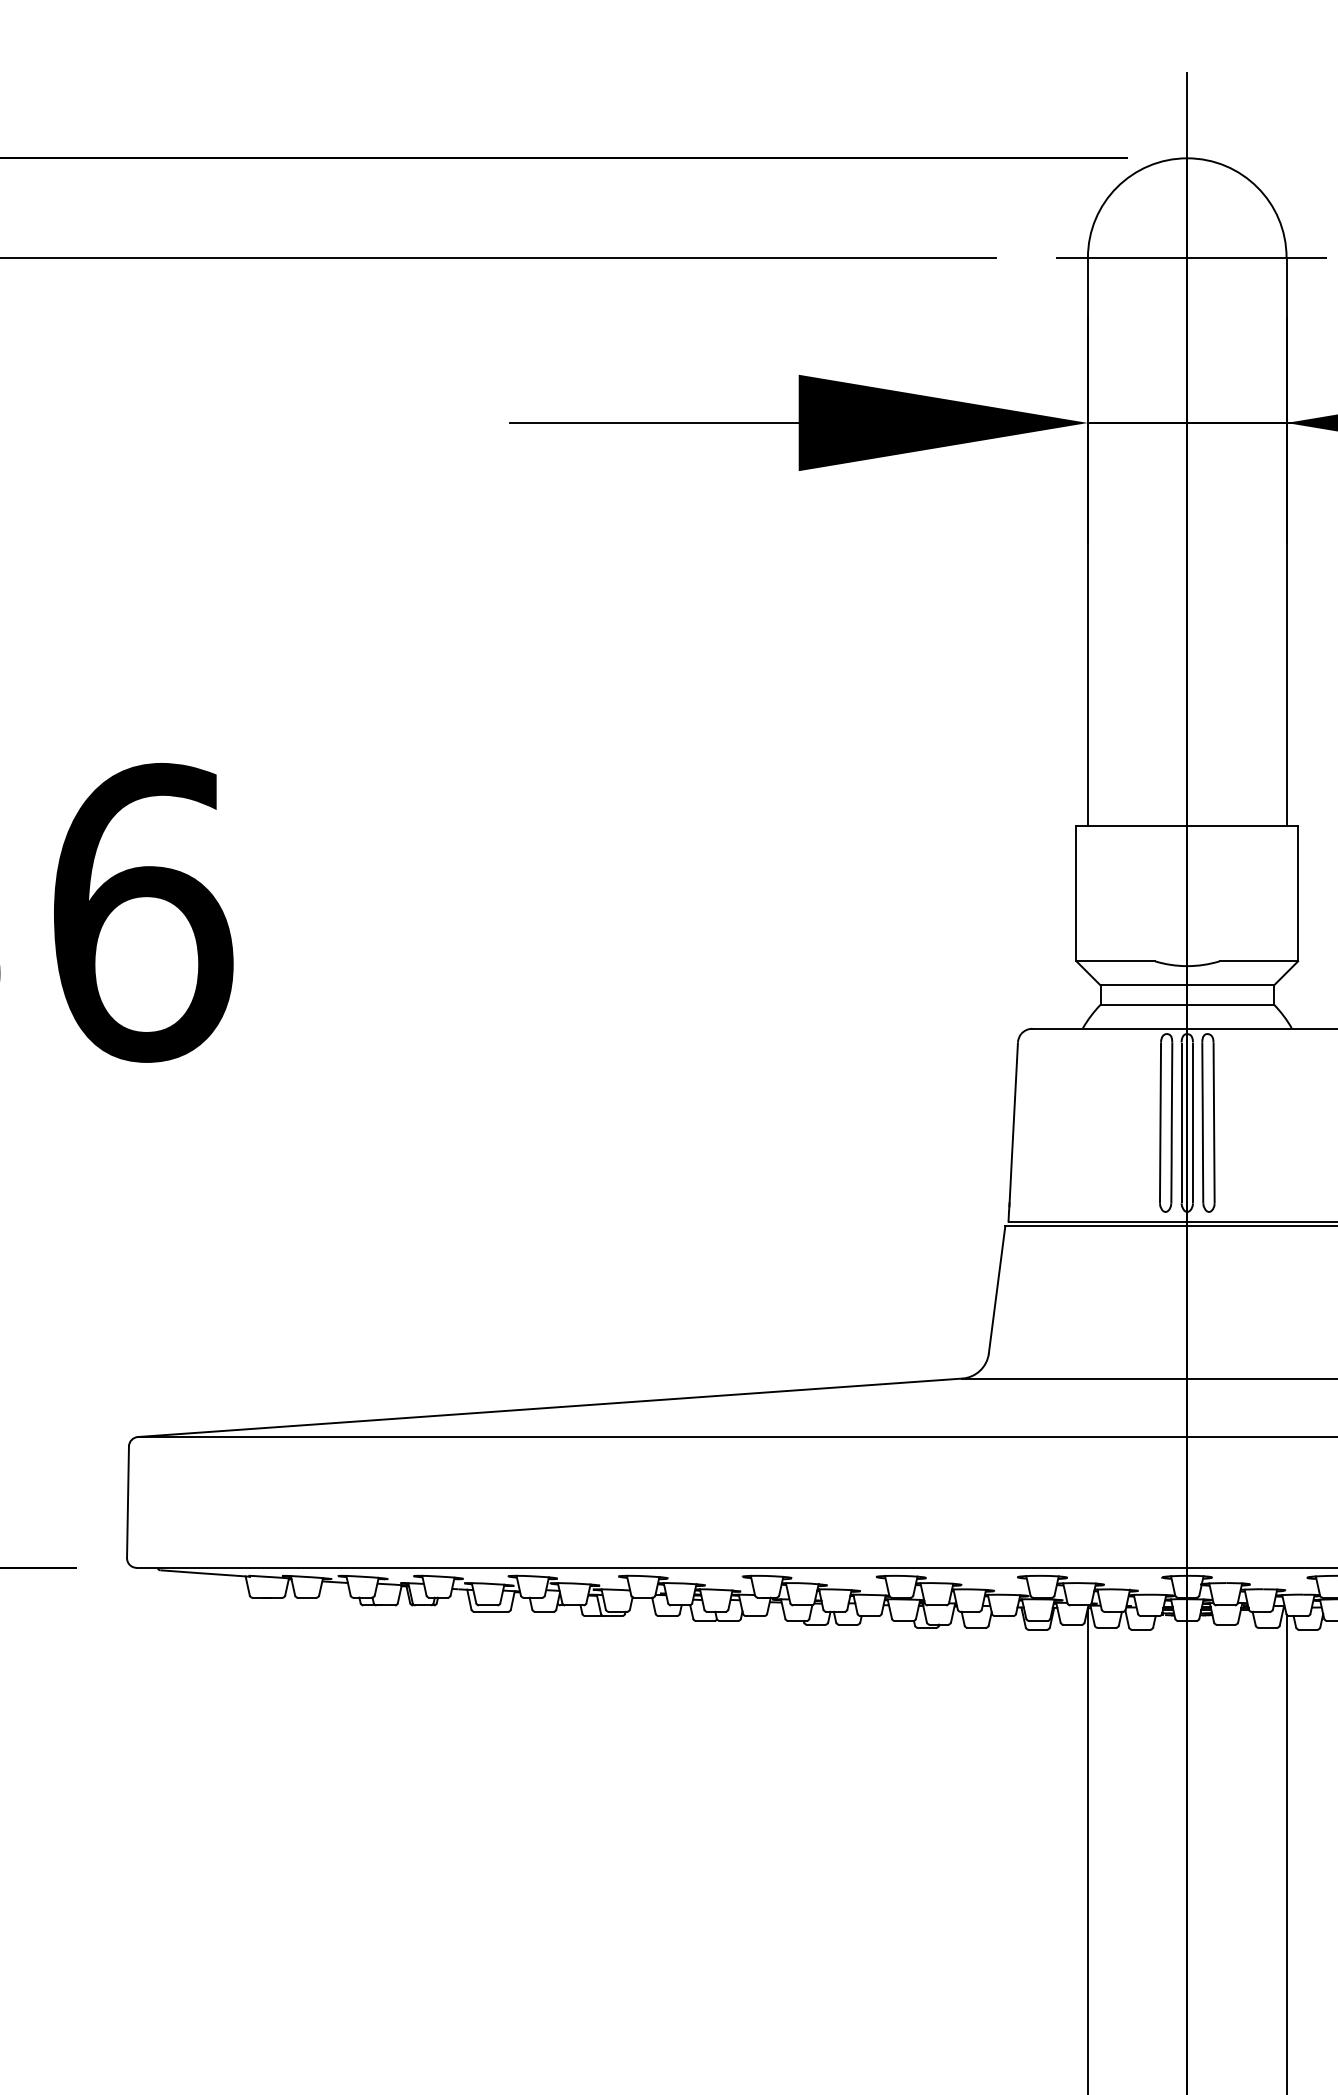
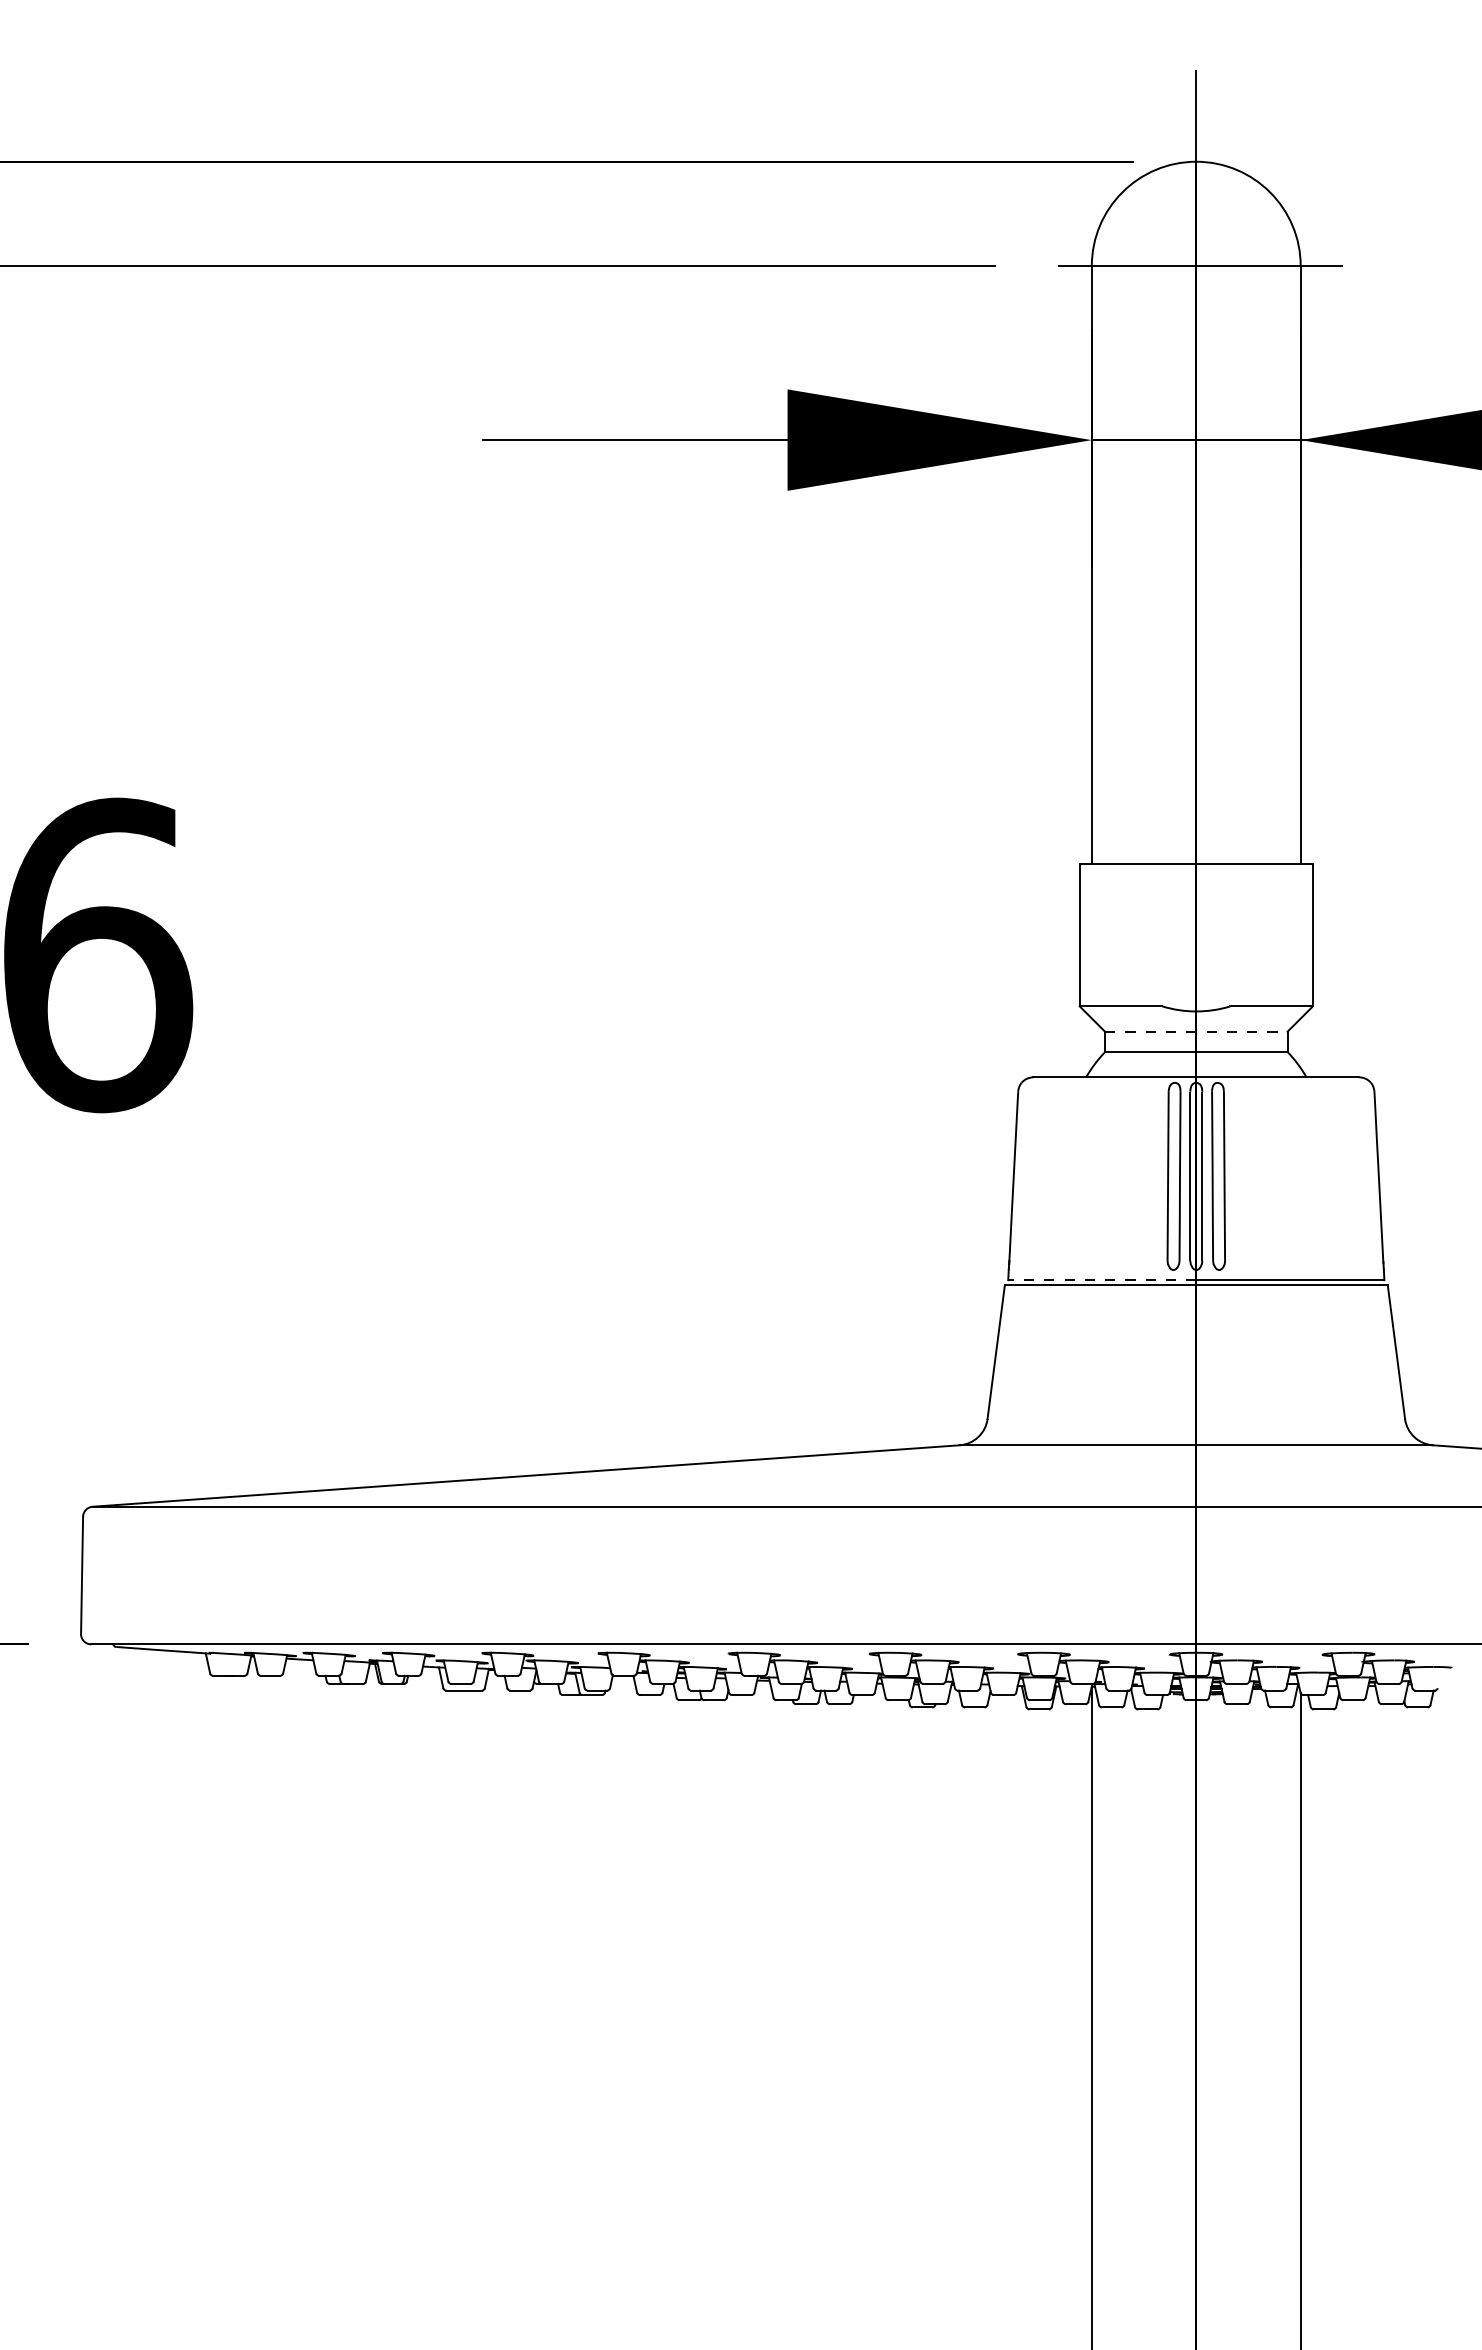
line: (1187, 985) -> (1196, 1031), solid -> dashed
line: (1097, 1221) -> (1101, 1280), solid -> dashed

